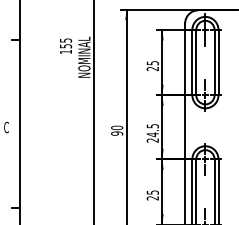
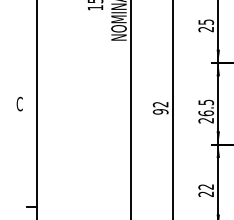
text: (117, 127) -> (161, 104), 90 -> 92
text: (152, 134) -> (205, 112), 24.5 -> 26.5
text: (152, 192) -> (205, 186), 25 -> 22

